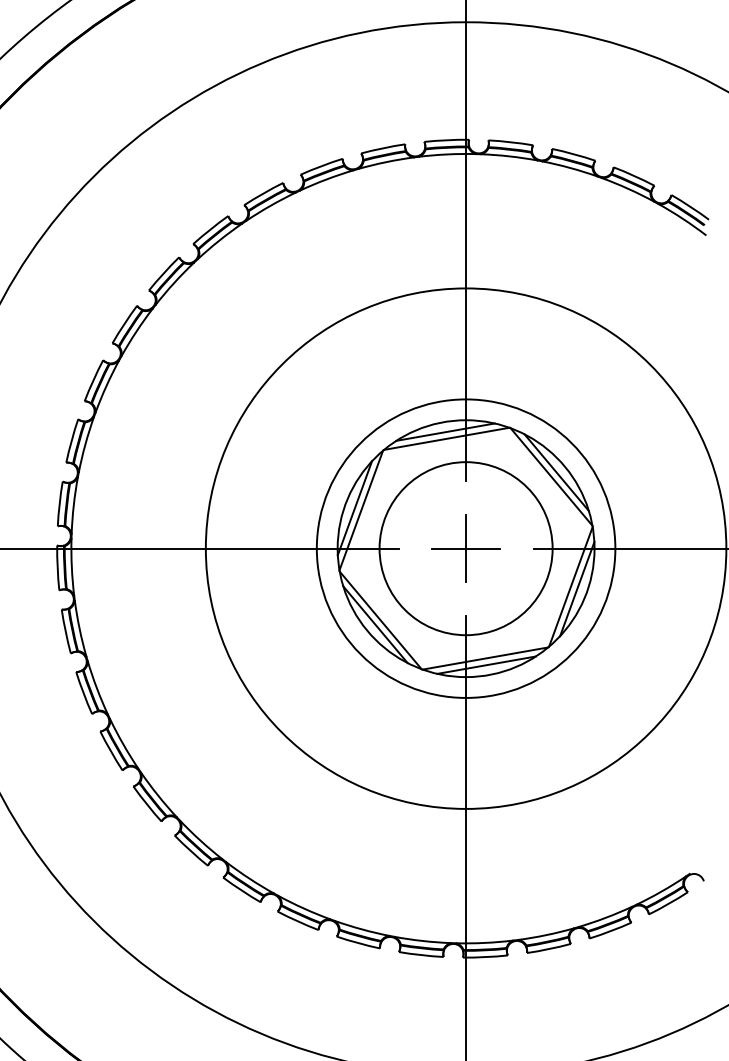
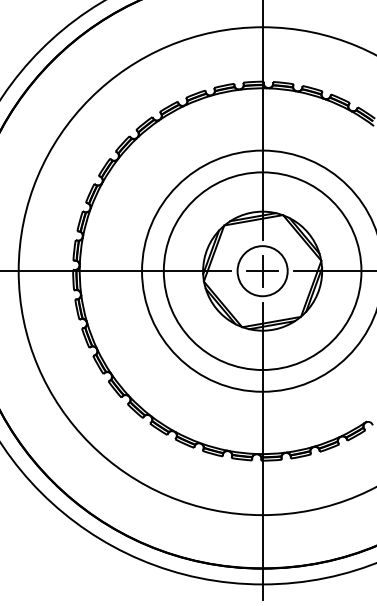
circle: (465, 549) -> (262, 271), size x0.62
circle: (465, 549) -> (262, 271), size x1.43

